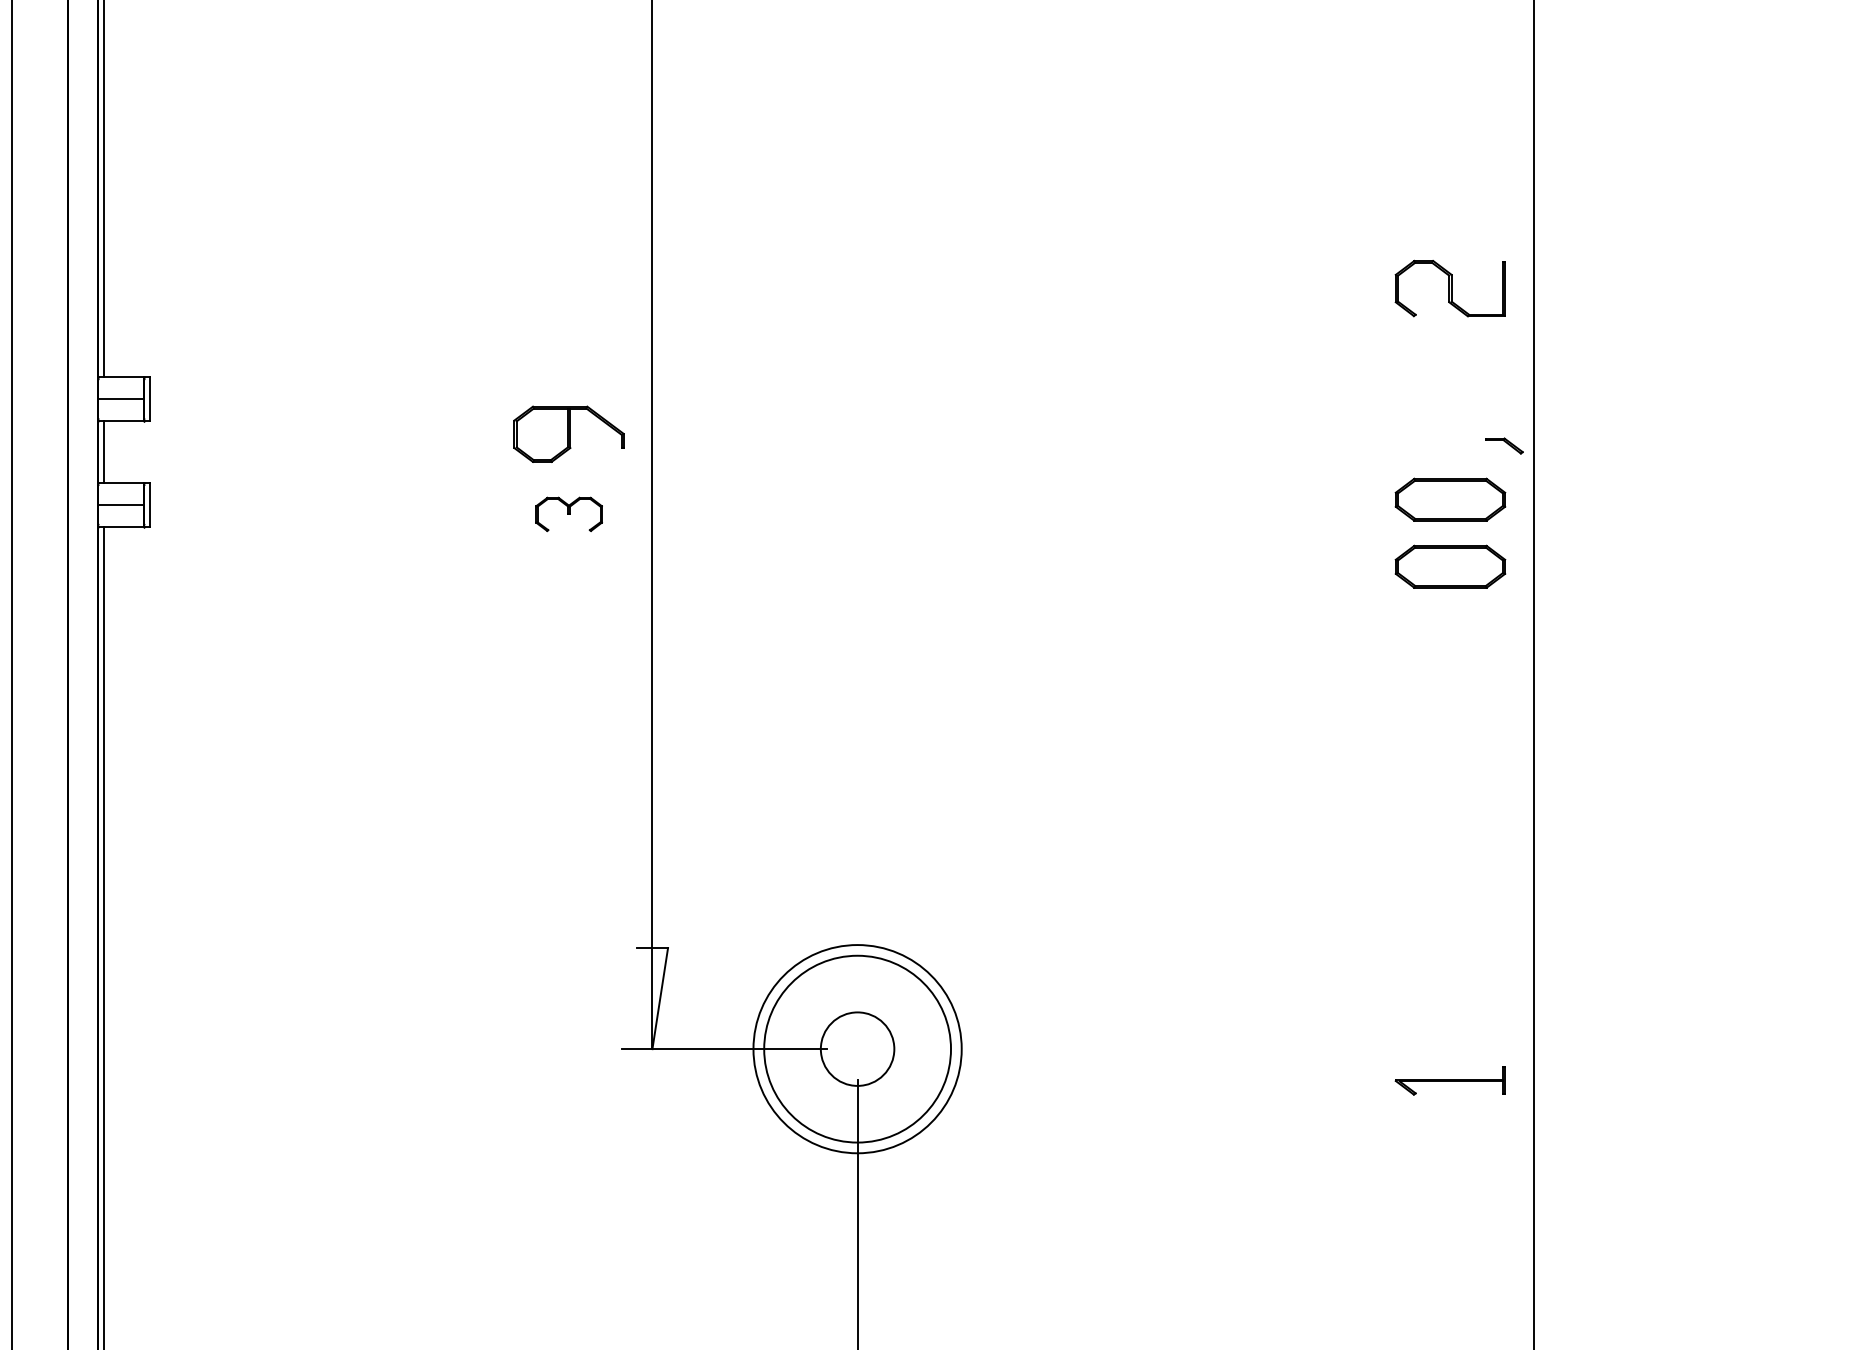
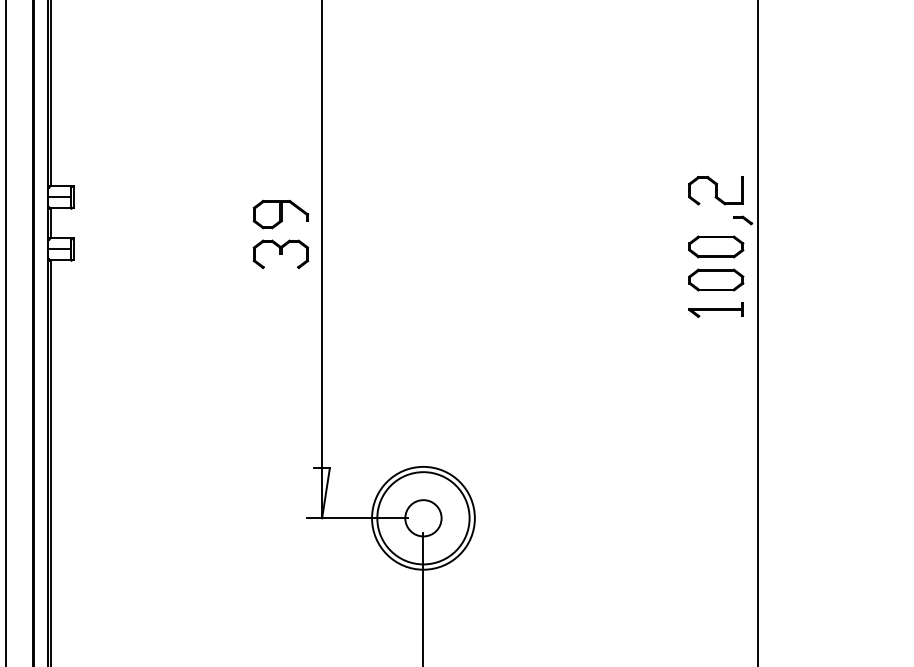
part: (1448, 288) -> (715, 190), moved
part: (568, 513) -> (280, 253), size x1.67
part: (1448, 1079) -> (715, 309), moved

